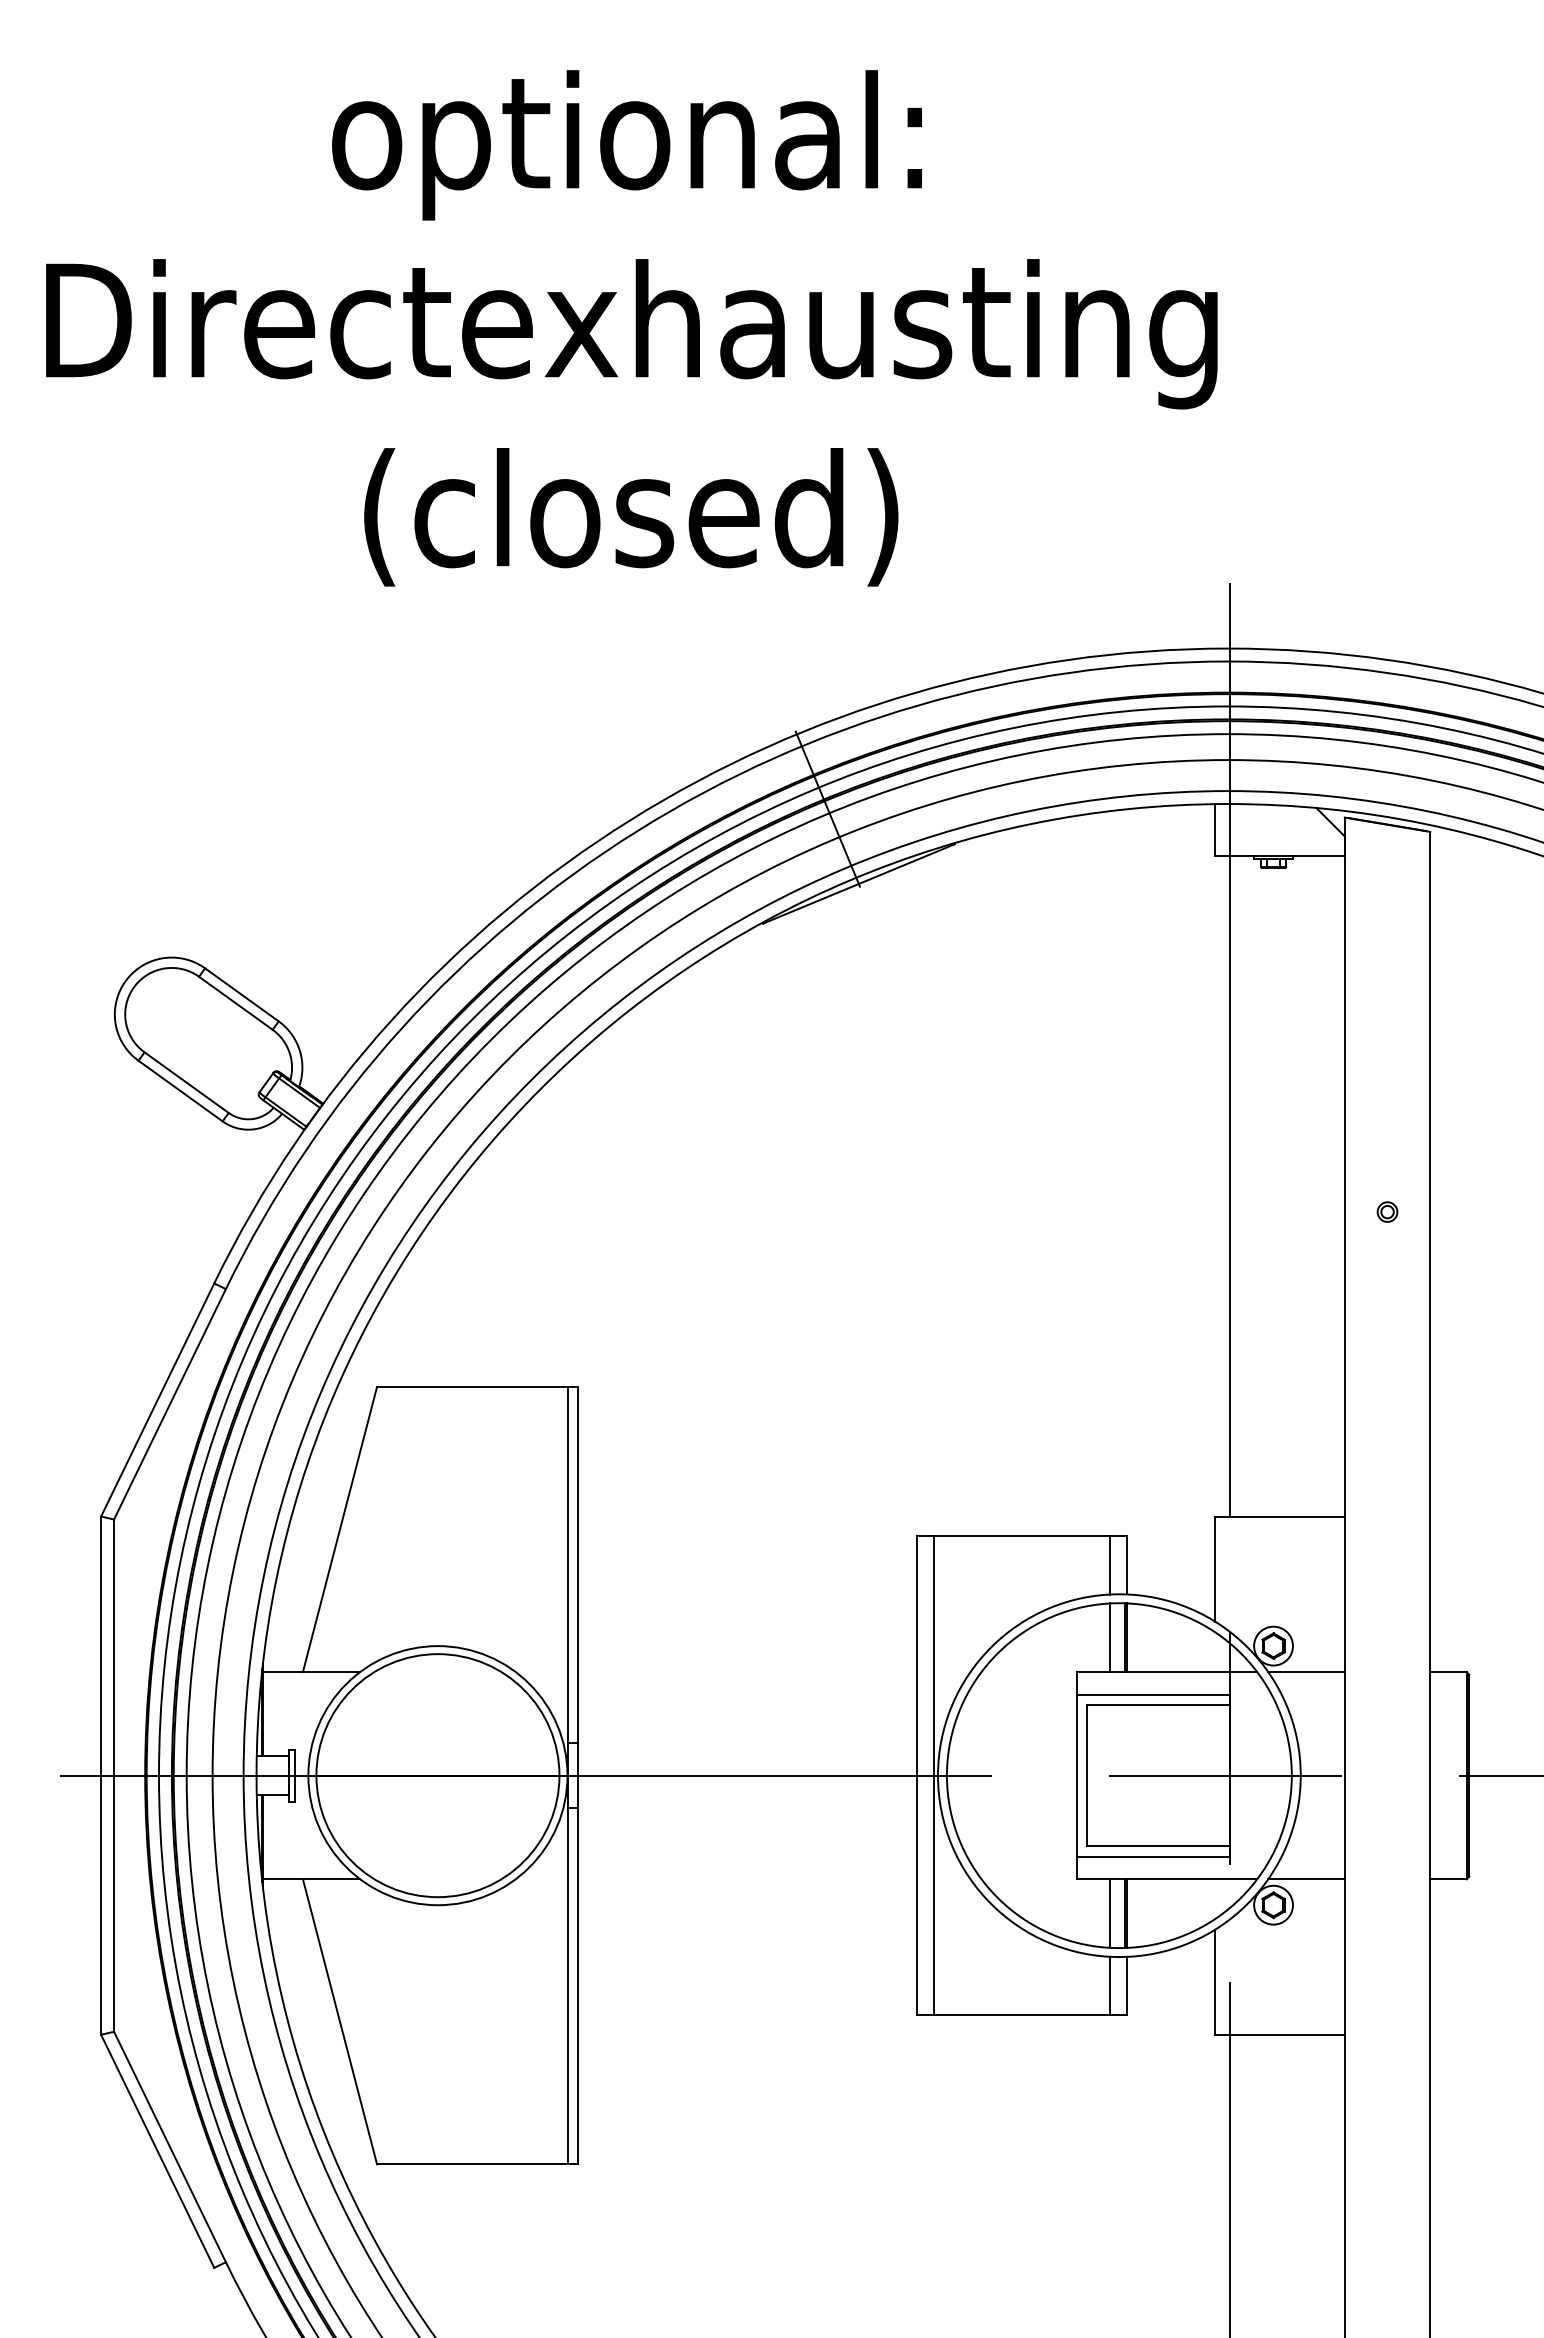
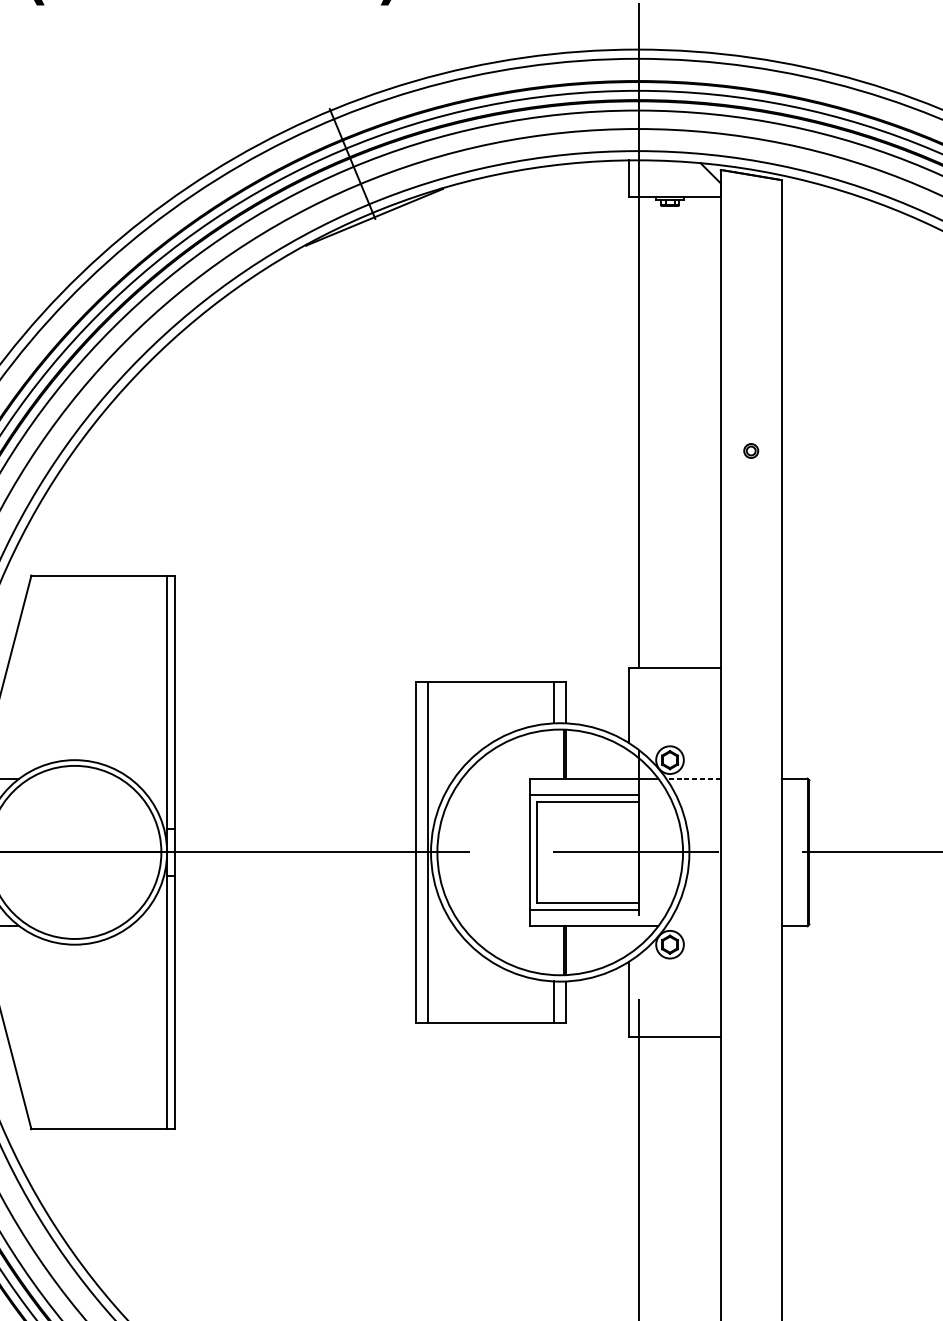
line: (1110, 1637) -> (553, 754), removed
line: (1306, 1672) -> (693, 778), solid -> dashed
line: (1306, 1879) -> (693, 926), removed
line: (1110, 1913) -> (553, 950), removed

